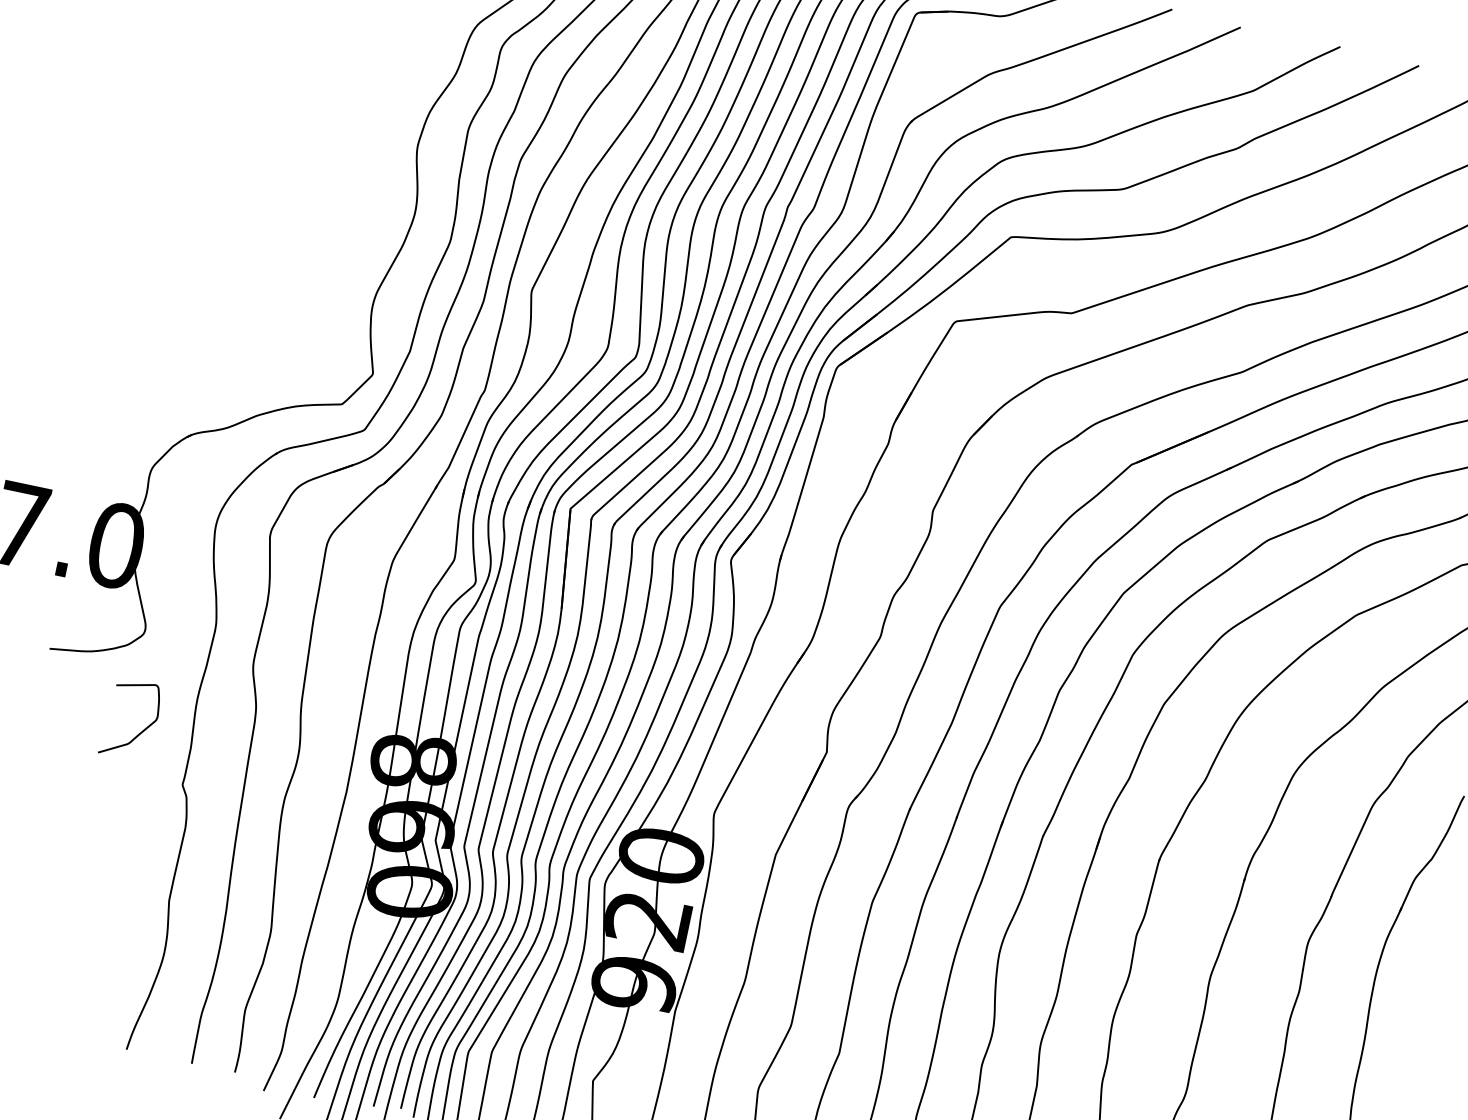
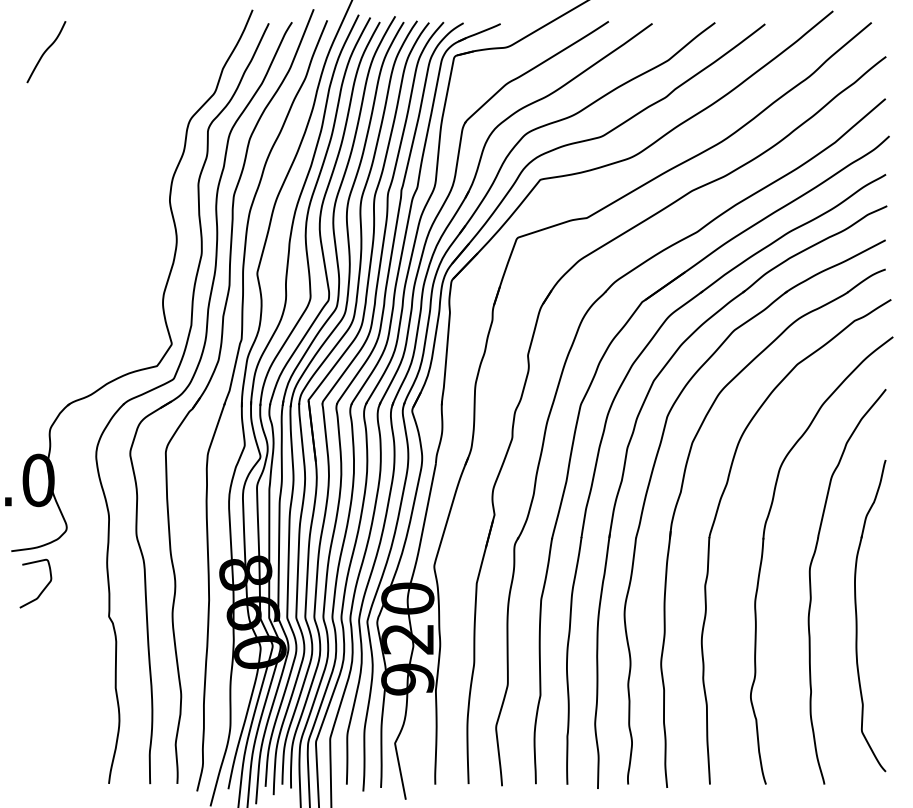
curve: (141, 729) -> (43, 588), moved

